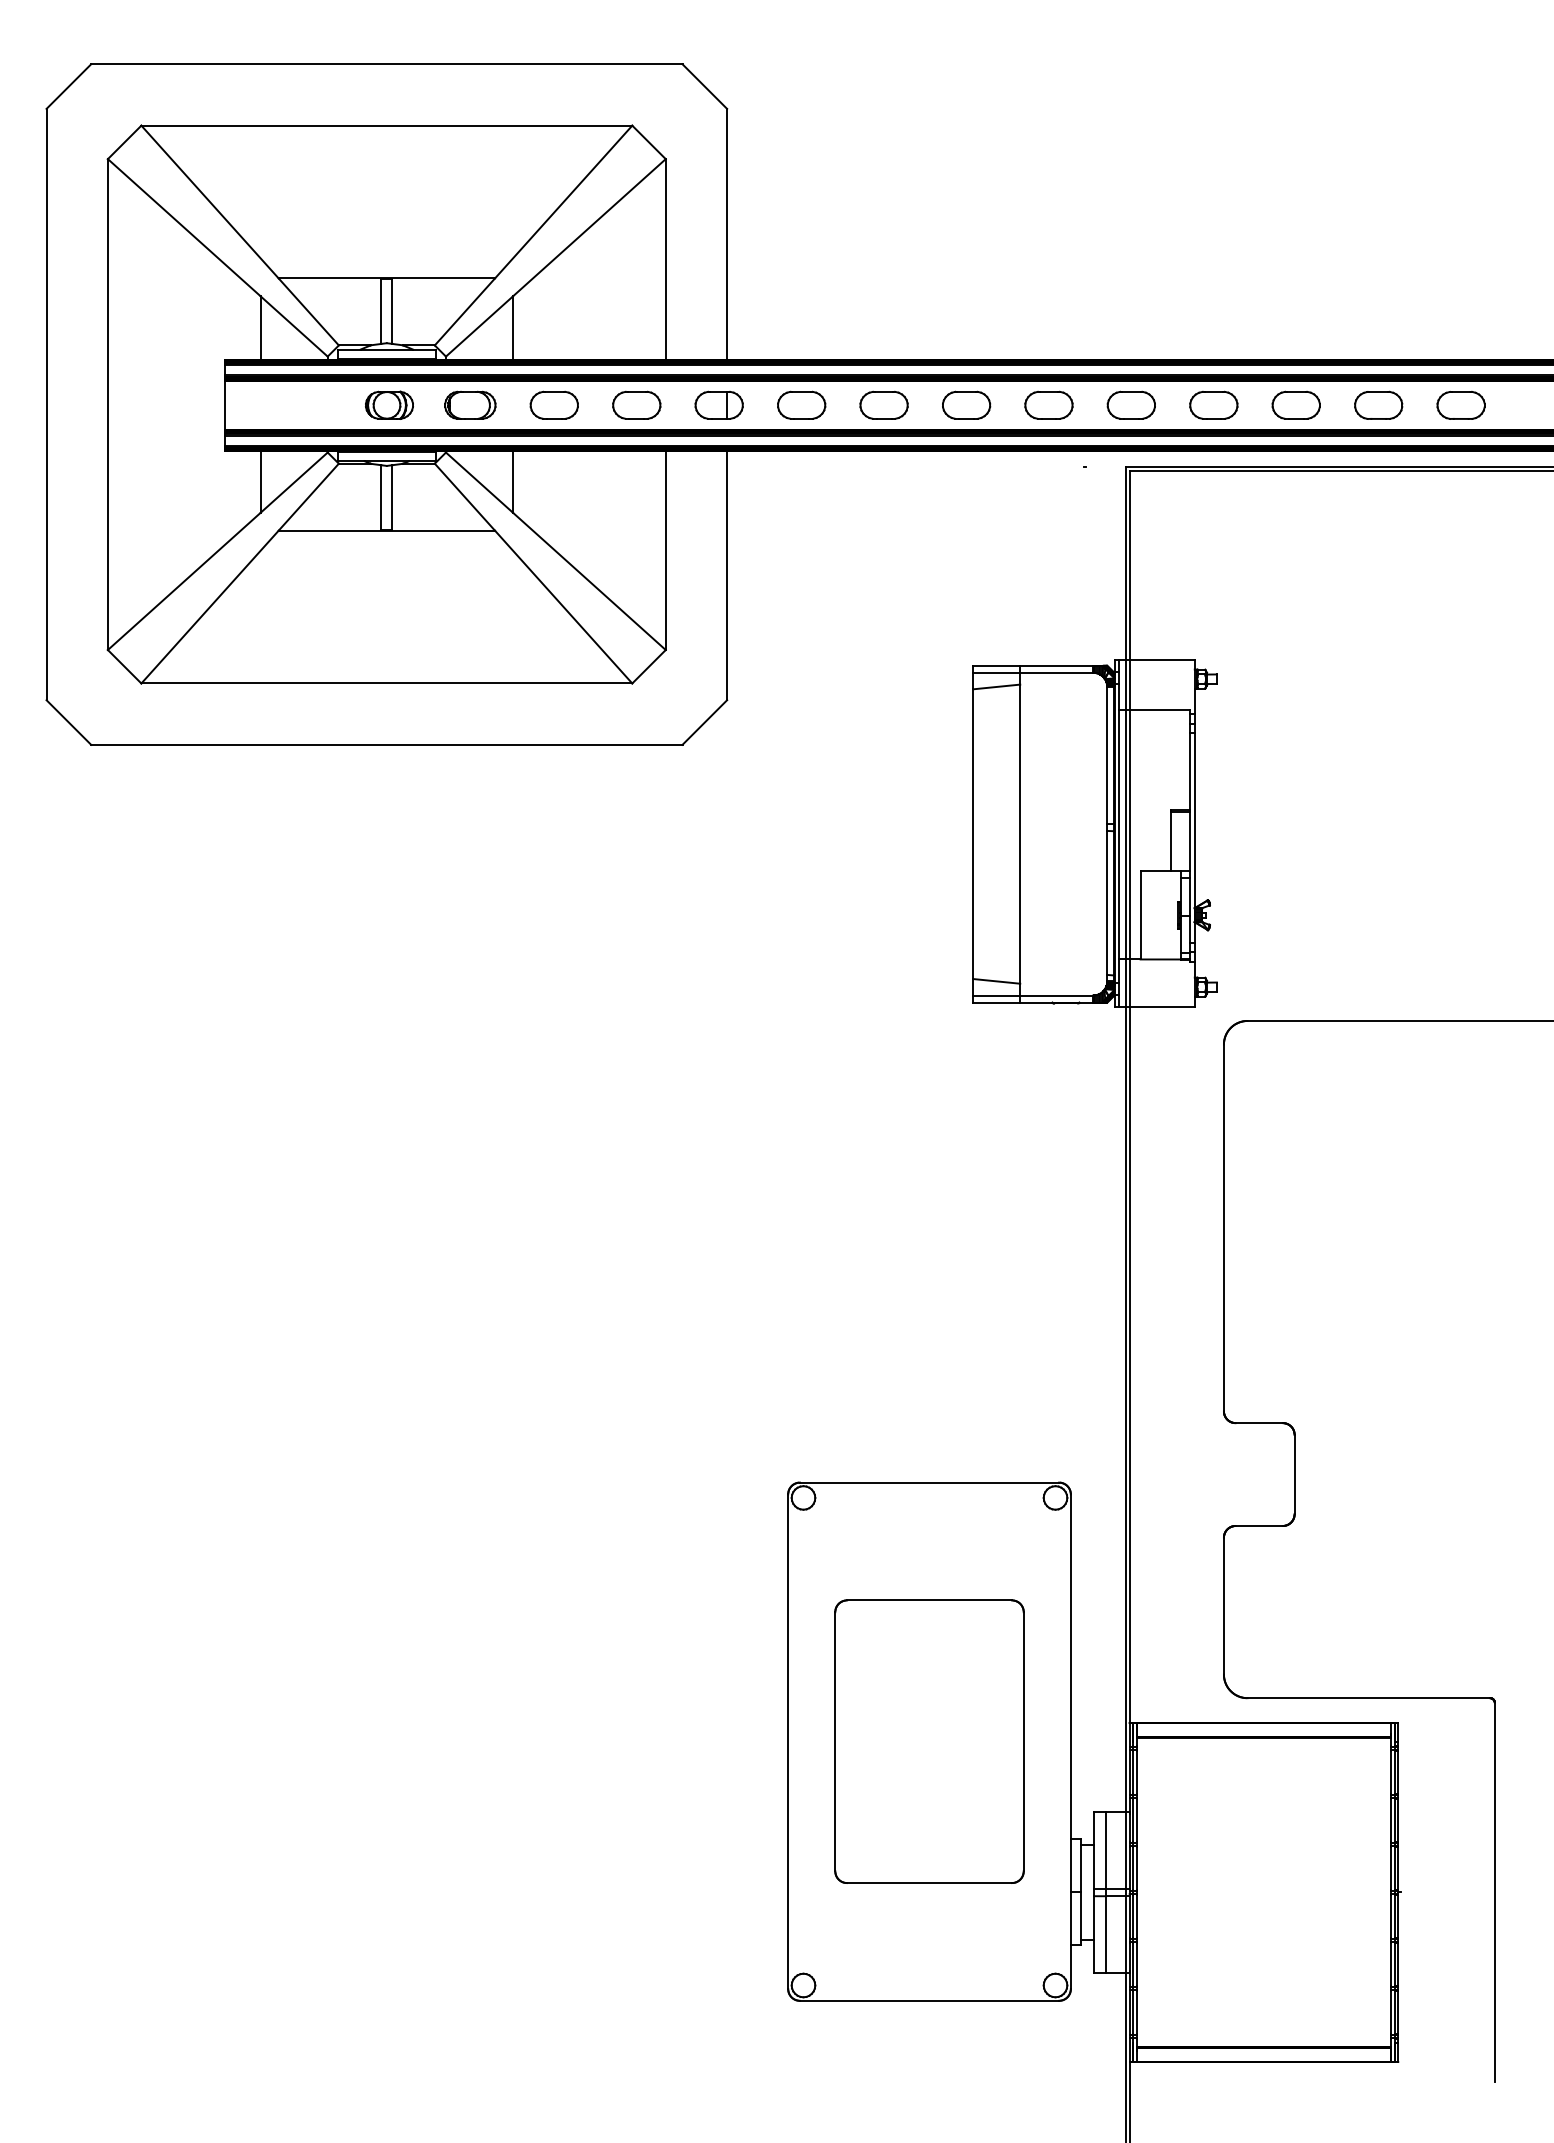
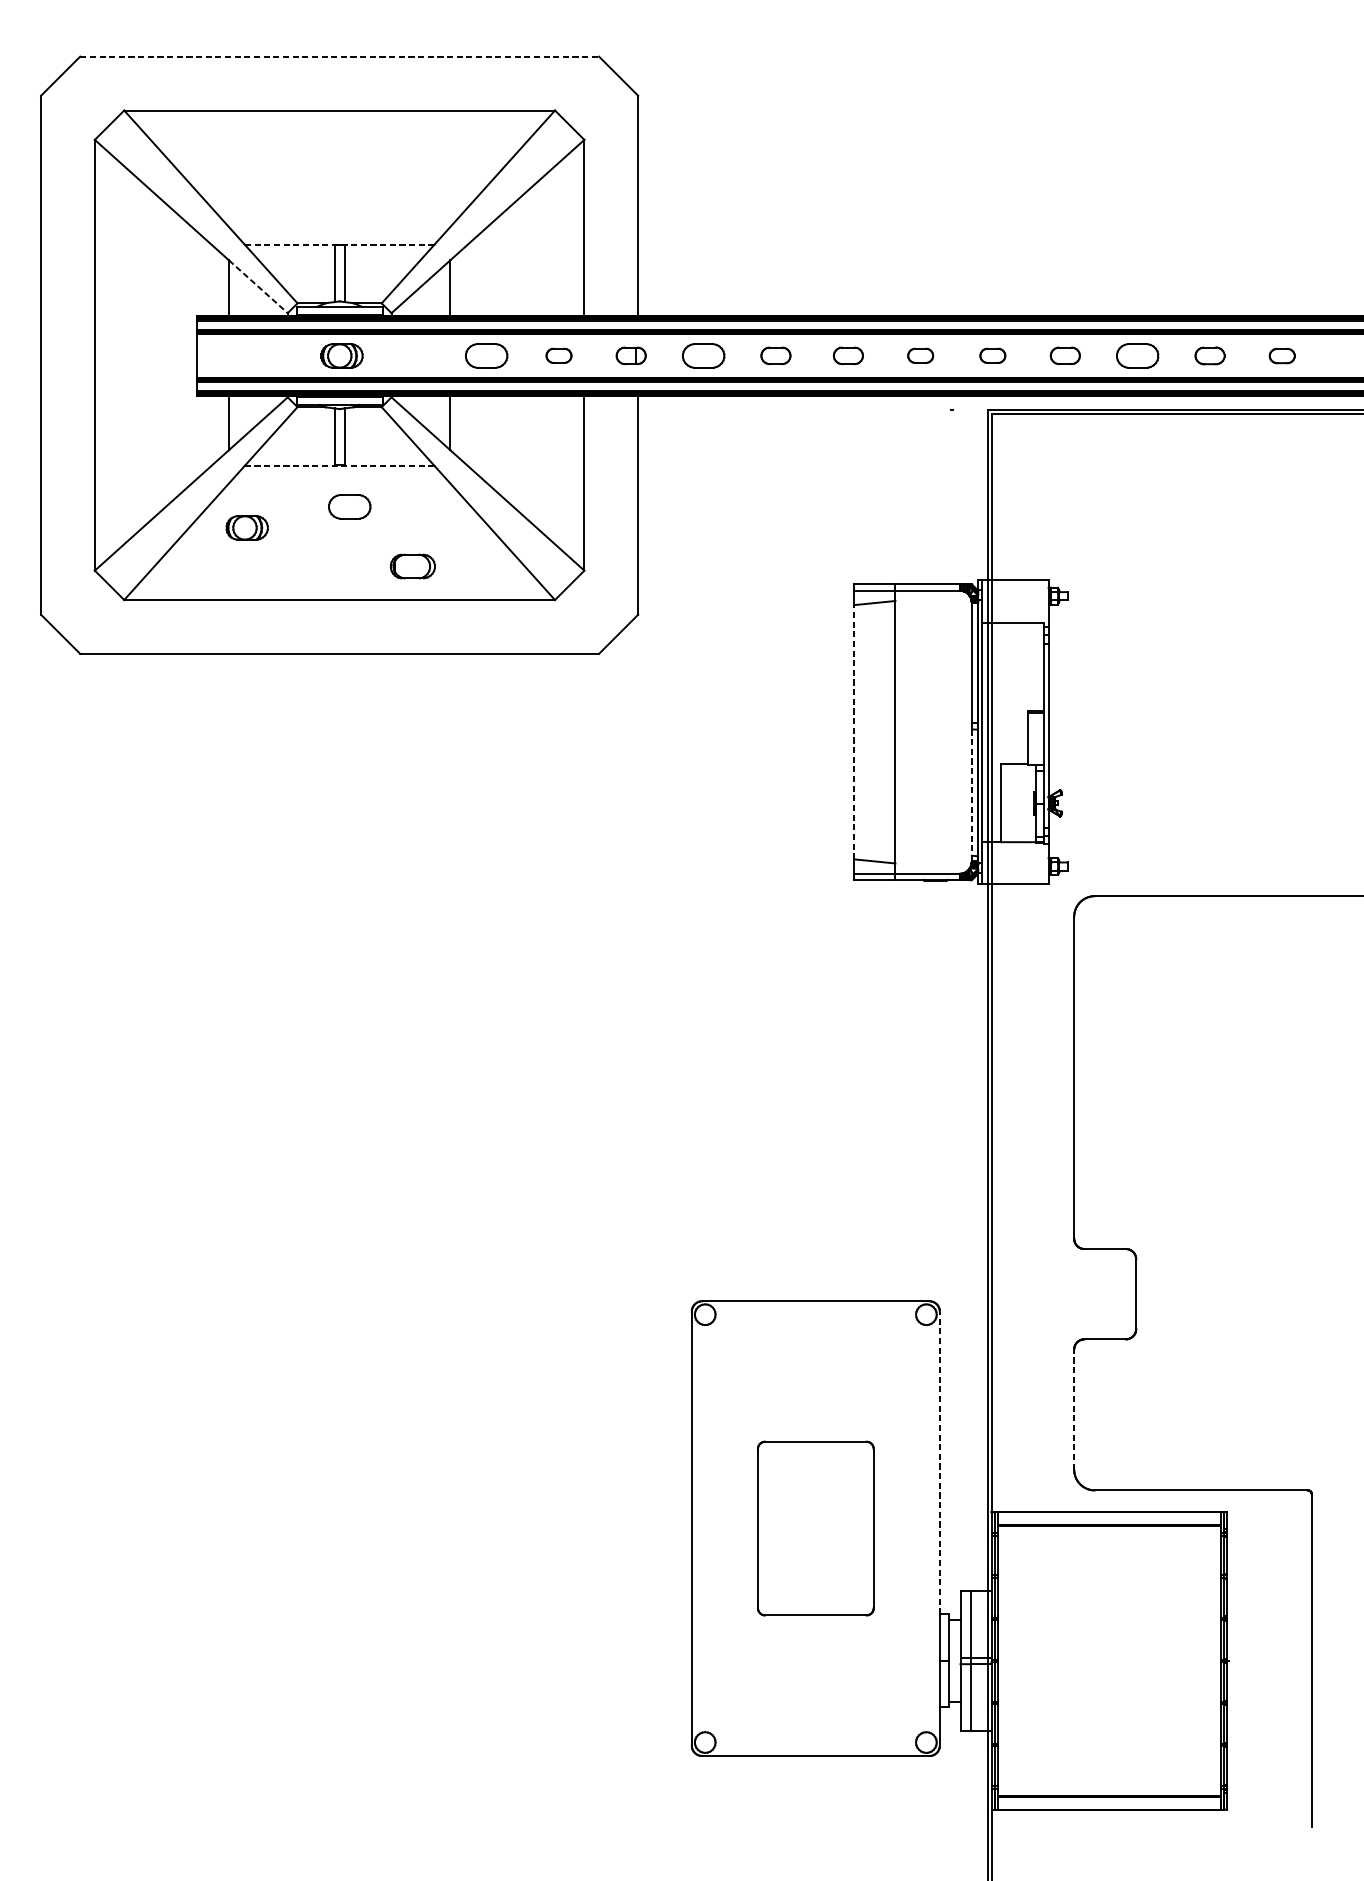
line: (386, 64) -> (339, 56), solid -> dashed
line: (386, 278) -> (339, 244), solid -> dashed
line: (294, 326) -> (258, 286), solid -> dashed
part: (470, 404) -> (413, 565), moved
part: (636, 404) -> (558, 355), size x0.6
part: (718, 404) -> (630, 355), size x0.7
part: (883, 404) -> (775, 355), size x0.7
part: (966, 404) -> (848, 355), size x0.7
part: (1048, 404) -> (920, 355), size x0.6
part: (1130, 404) -> (992, 355), size x0.6
part: (1213, 404) -> (1065, 355), size x0.7
part: (1378, 404) -> (1209, 355), size x0.7
part: (1460, 405) -> (1281, 356), size x0.6
line: (387, 530) -> (340, 465), solid -> dashed
part: (397, 576) -> (348, 506), added
part: (281, 600) -> (247, 527), added
line: (973, 834) -> (854, 732), solid -> dashed
line: (1107, 902) -> (972, 792), solid -> dashed
line: (1223, 1605) -> (1073, 1409), solid -> dashed
line: (1070, 1666) -> (939, 1462), solid -> dashed
part: (929, 1741) -> (815, 1528), size x0.7

